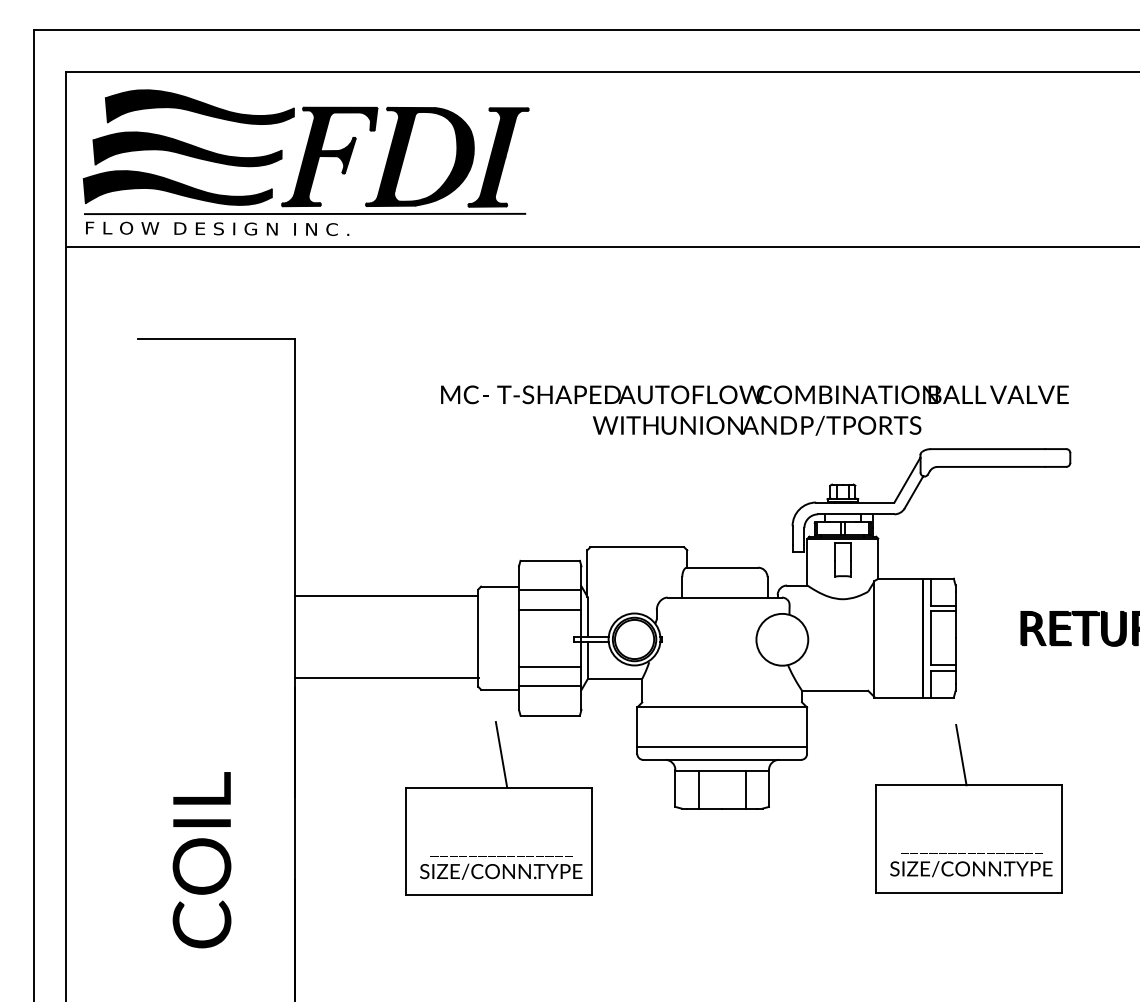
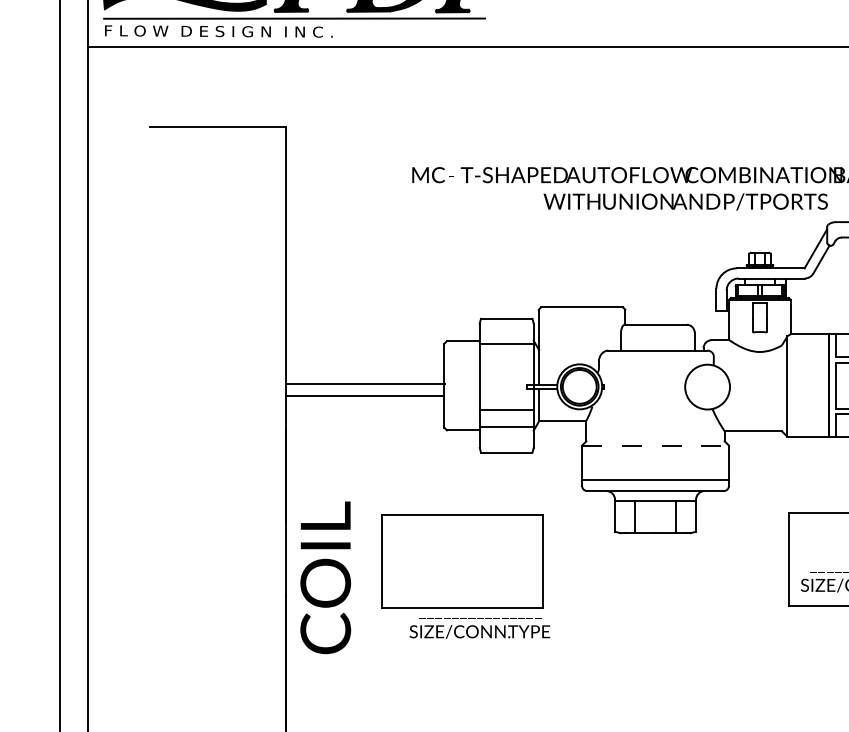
line: (386, 595) -> (365, 395), moved
line: (550, 609) -> (506, 360), removed
line: (386, 677) -> (365, 384), moved
line: (722, 707) -> (655, 445), solid -> dashed
line: (501, 754) -> (464, 486), removed
text: (201, 860) -> (325, 578), moved
text: (501, 867) -> (480, 628), moved

